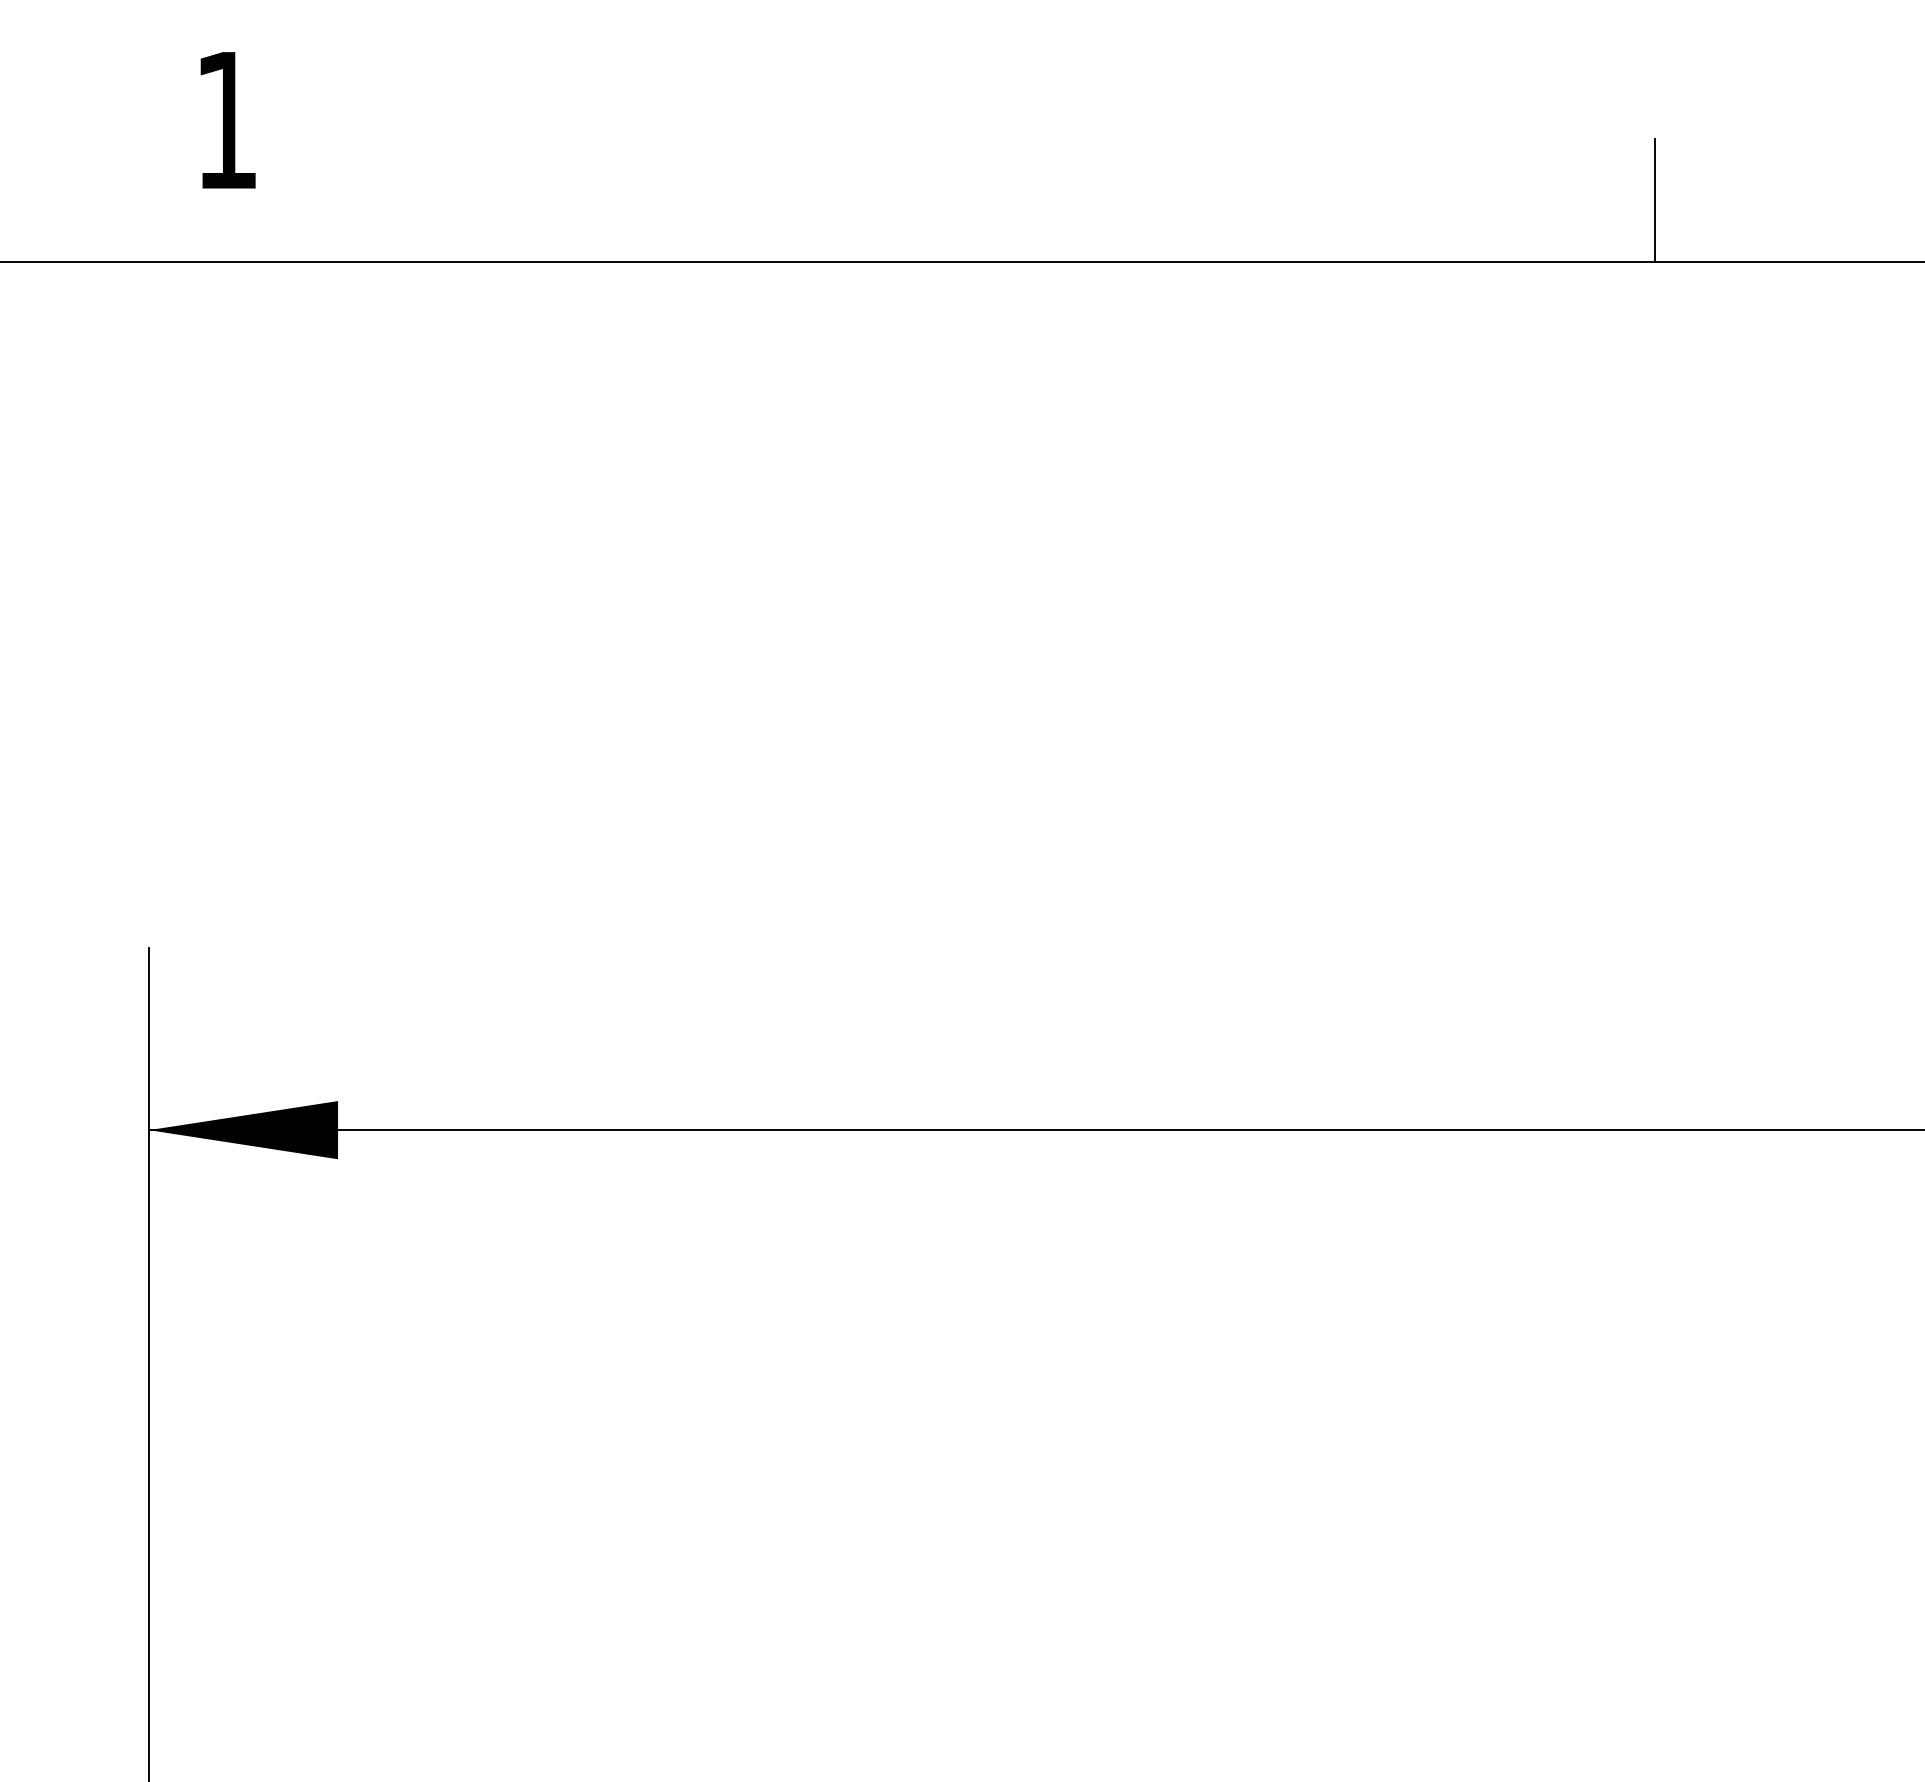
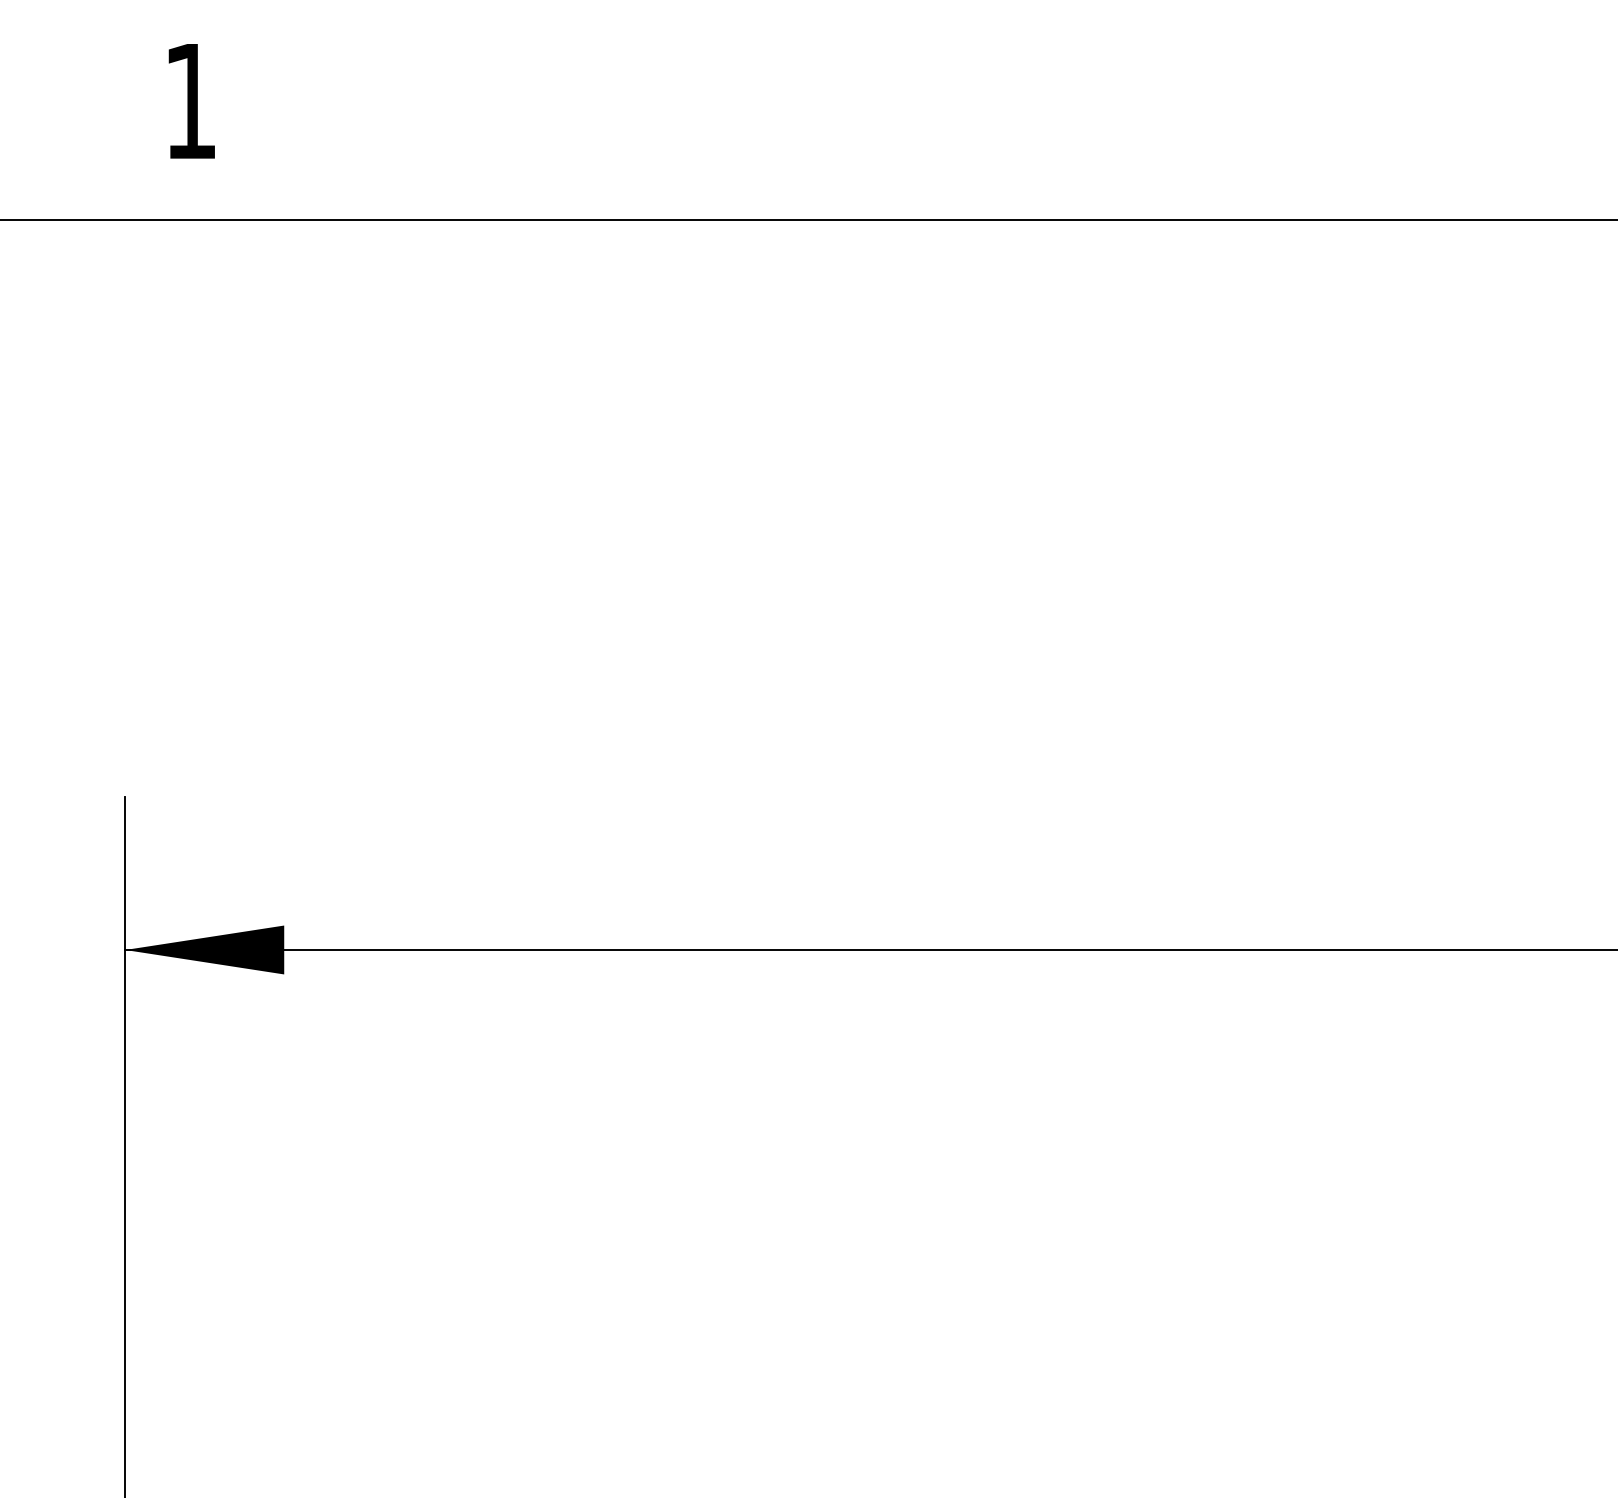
line: (1655, 199) -> (1391, 167), removed

